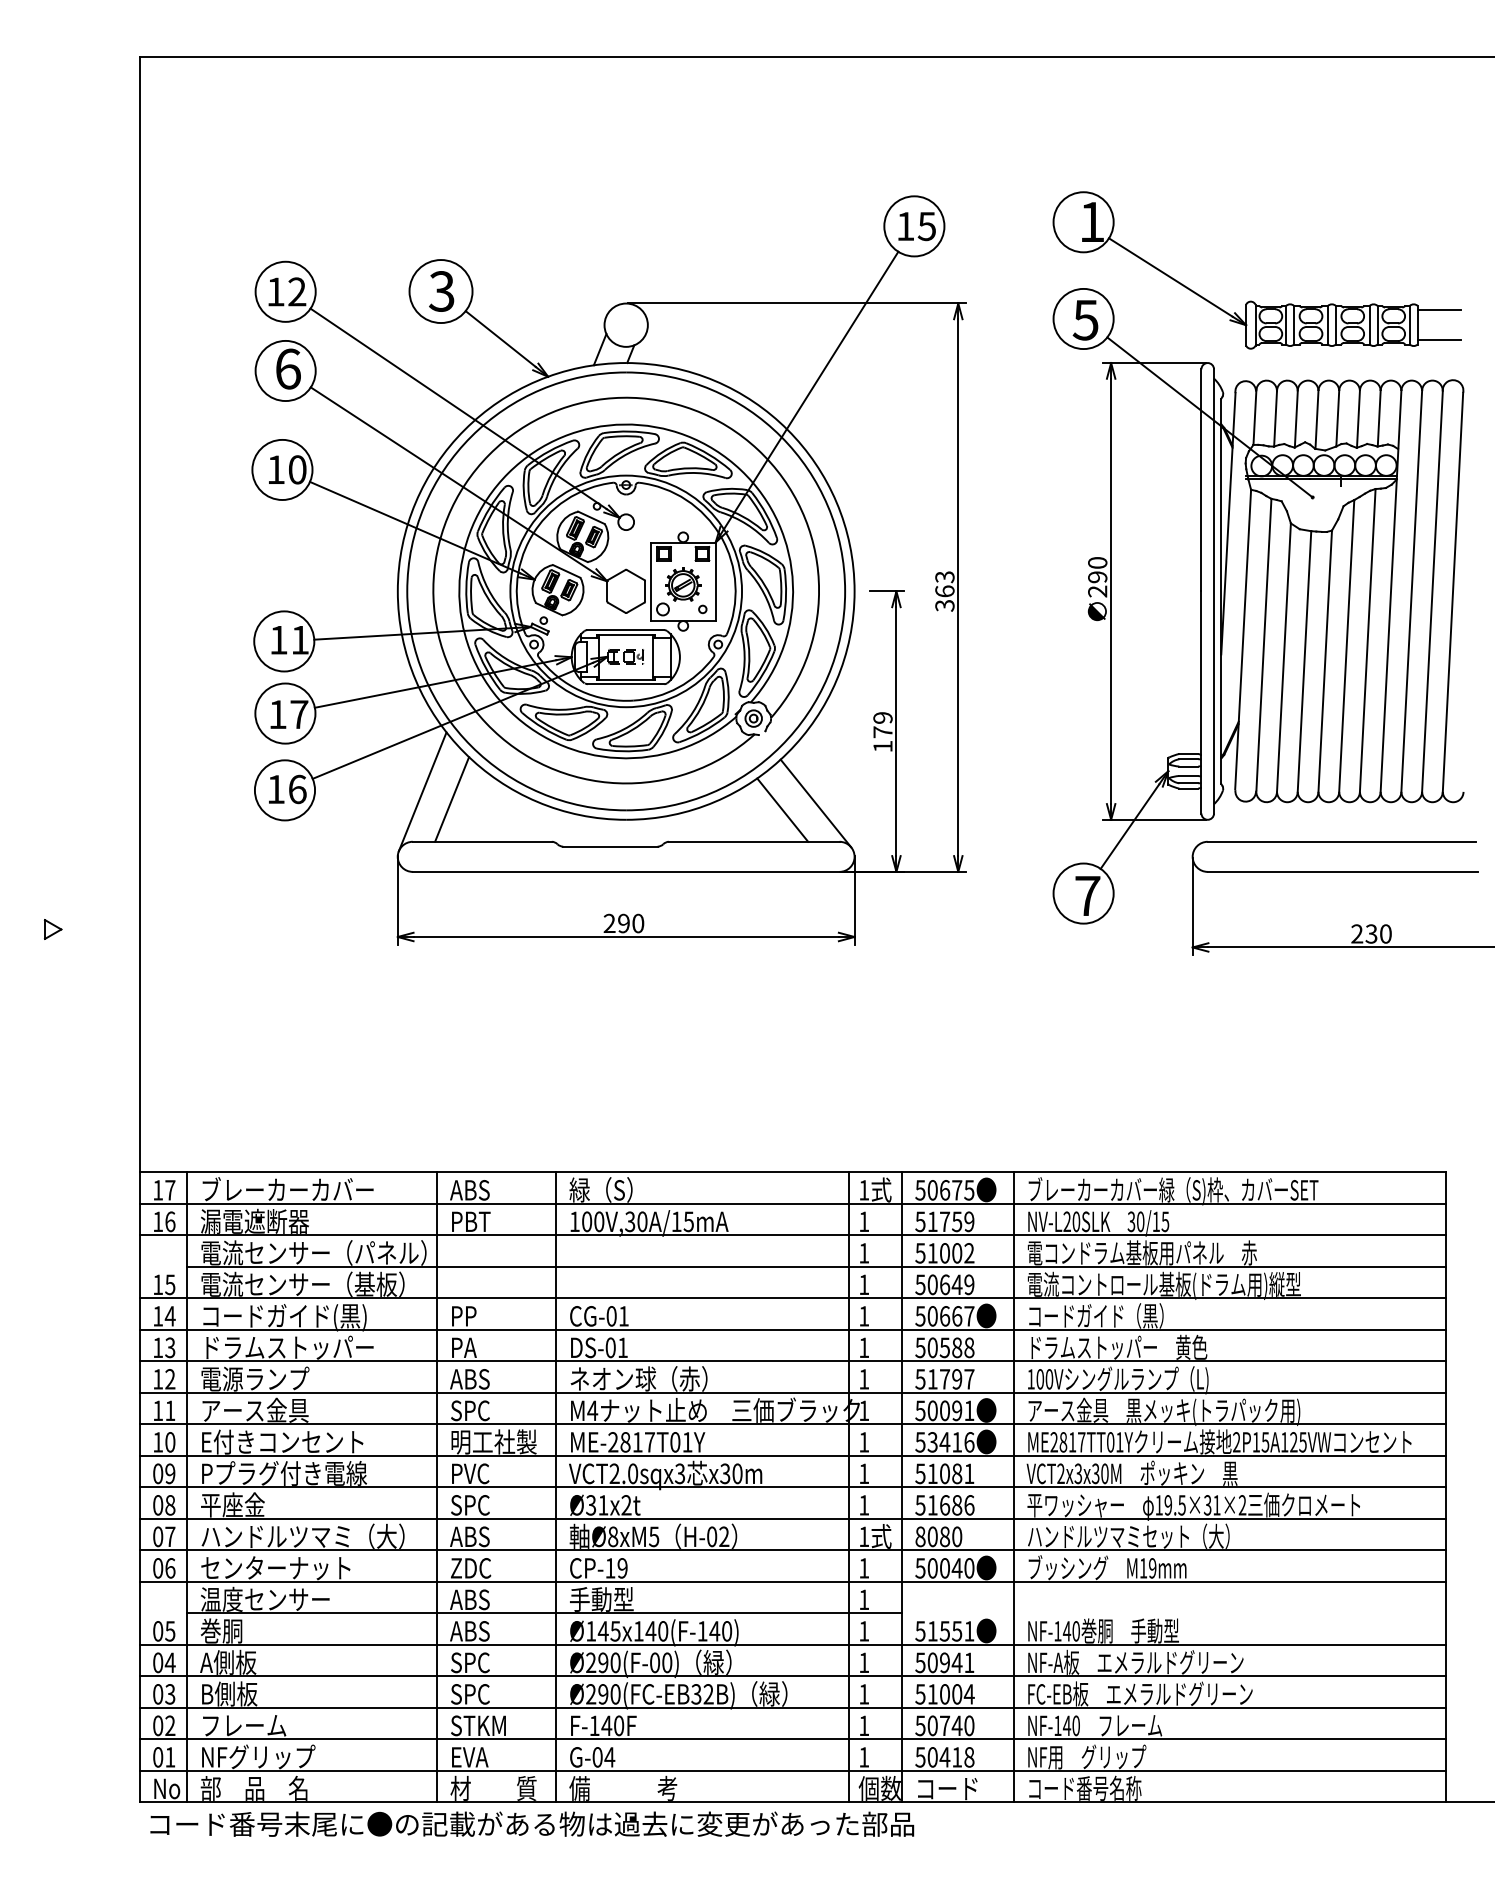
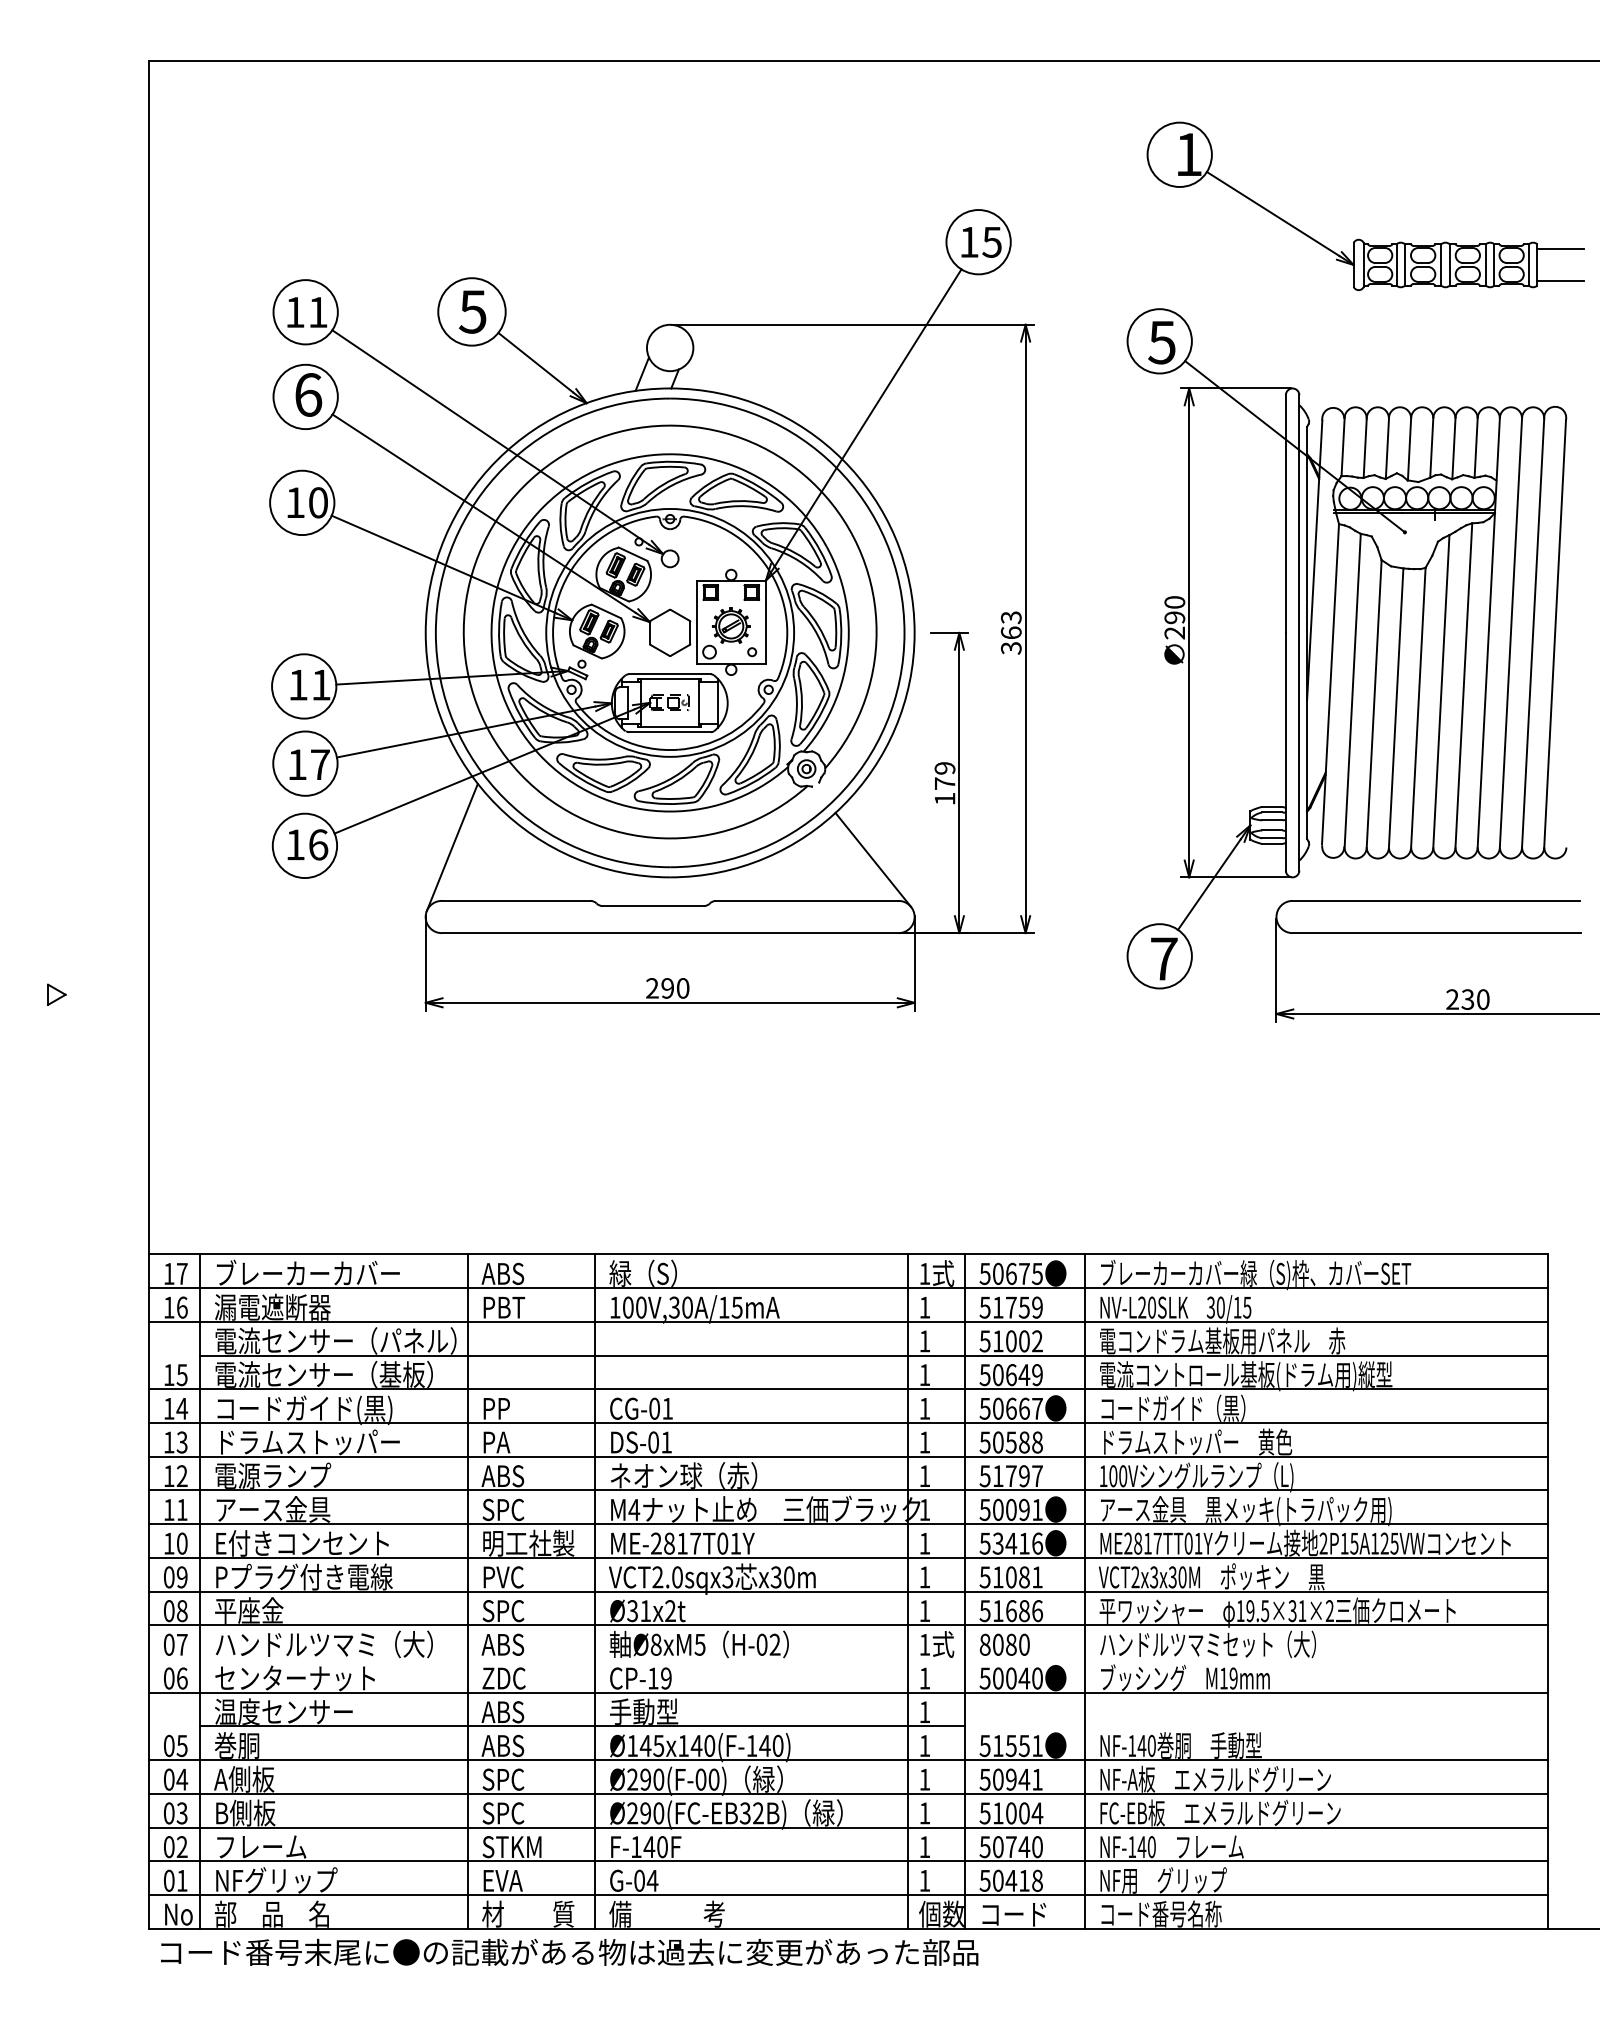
text: (296, 291) -> (317, 311), 12 -> 11
text: (441, 291) -> (472, 311), 3 -> 5
part: (1251, 300) -> (1359, 238), moved
line: (451, 799) -> (483, 855), removed
line: (782, 809) -> (837, 866), removed
line: (792, 1550) -> (848, 1659), removed

